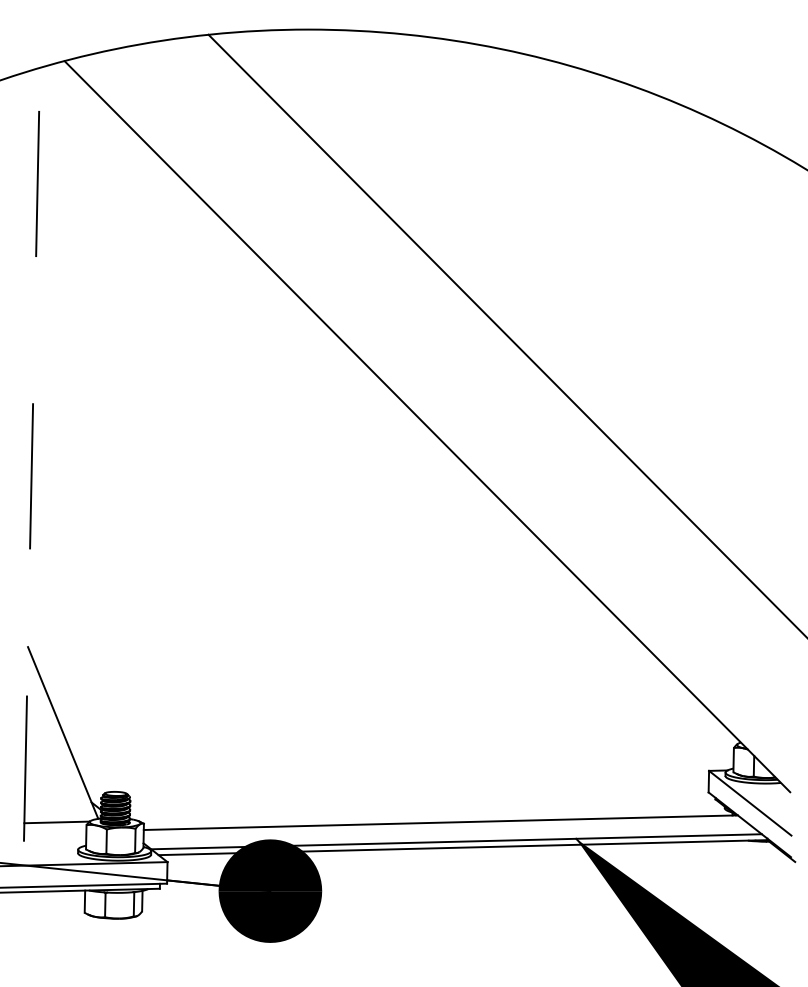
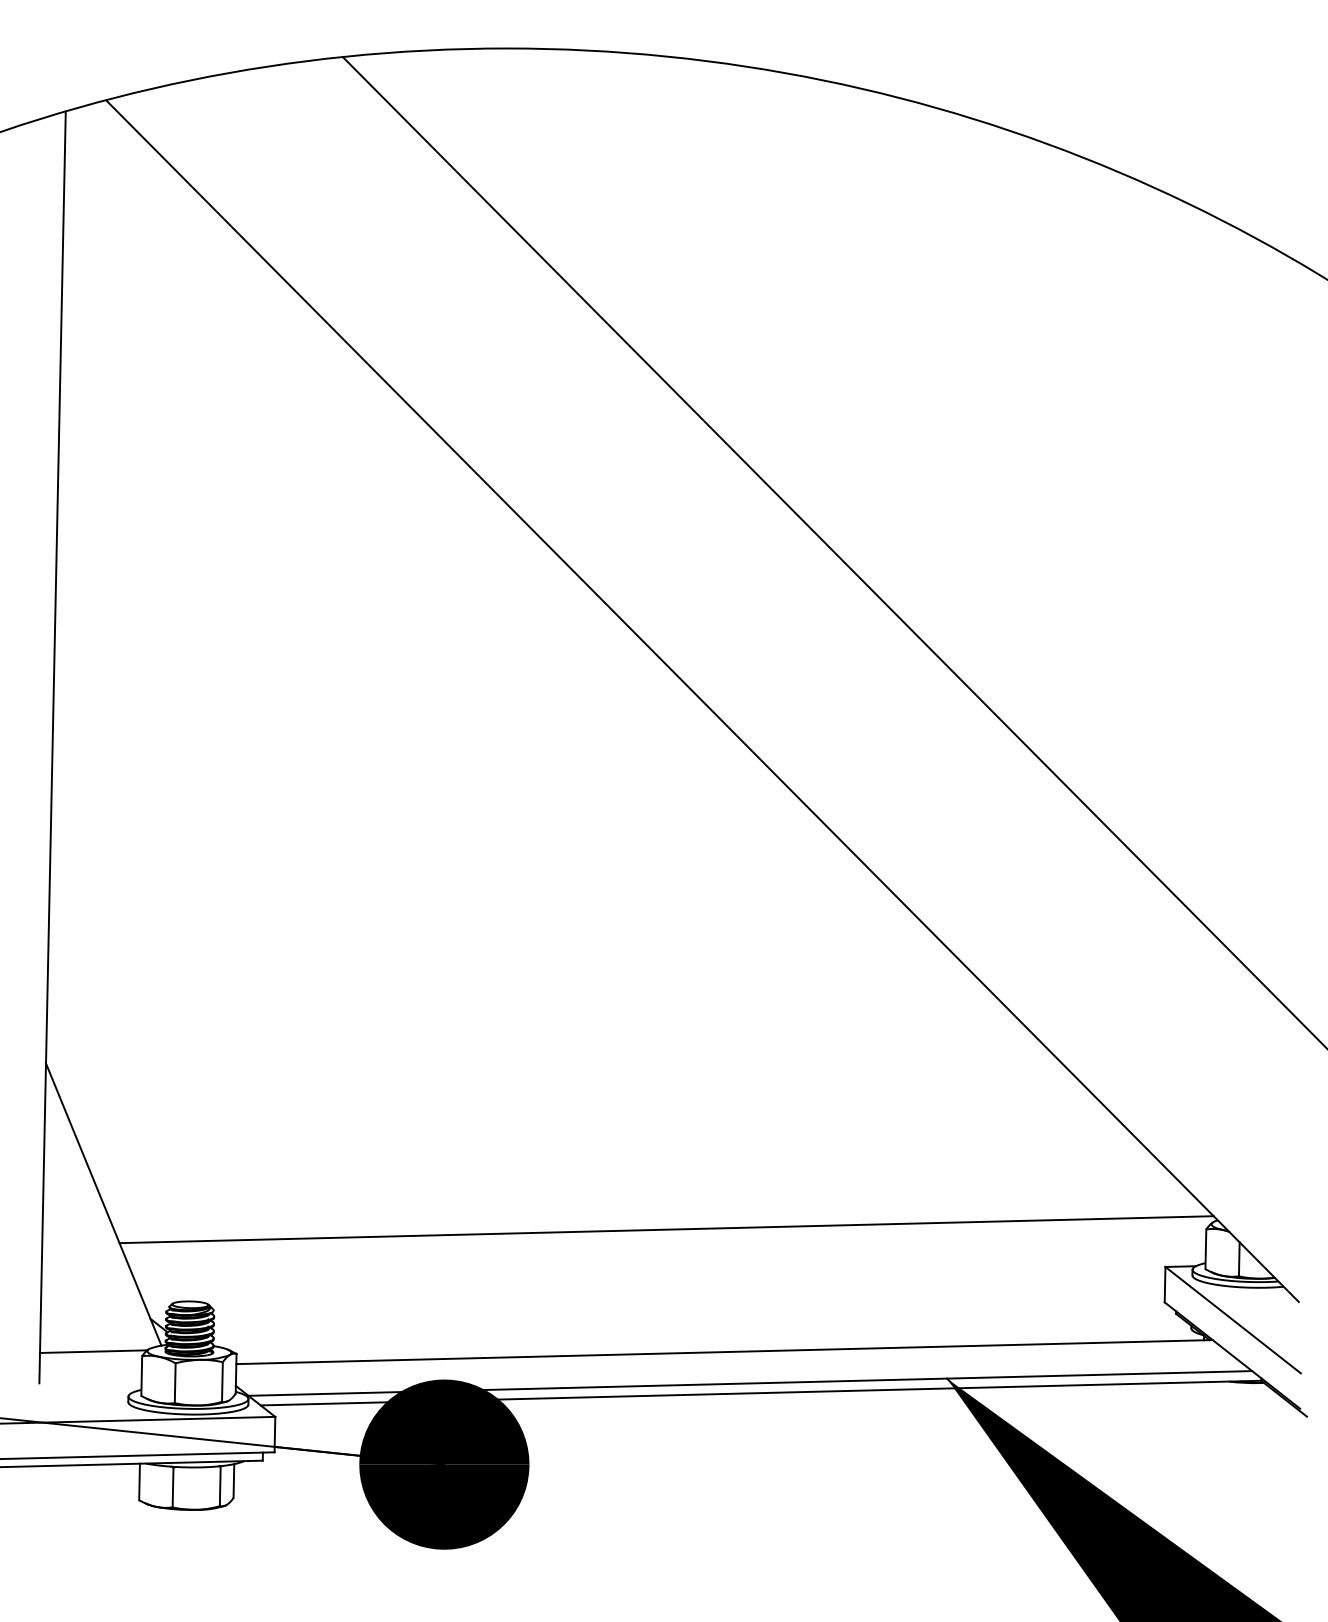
line: (32, 454) -> (53, 746), dashed -> solid
line: (405, 748) -> (666, 1230), added

